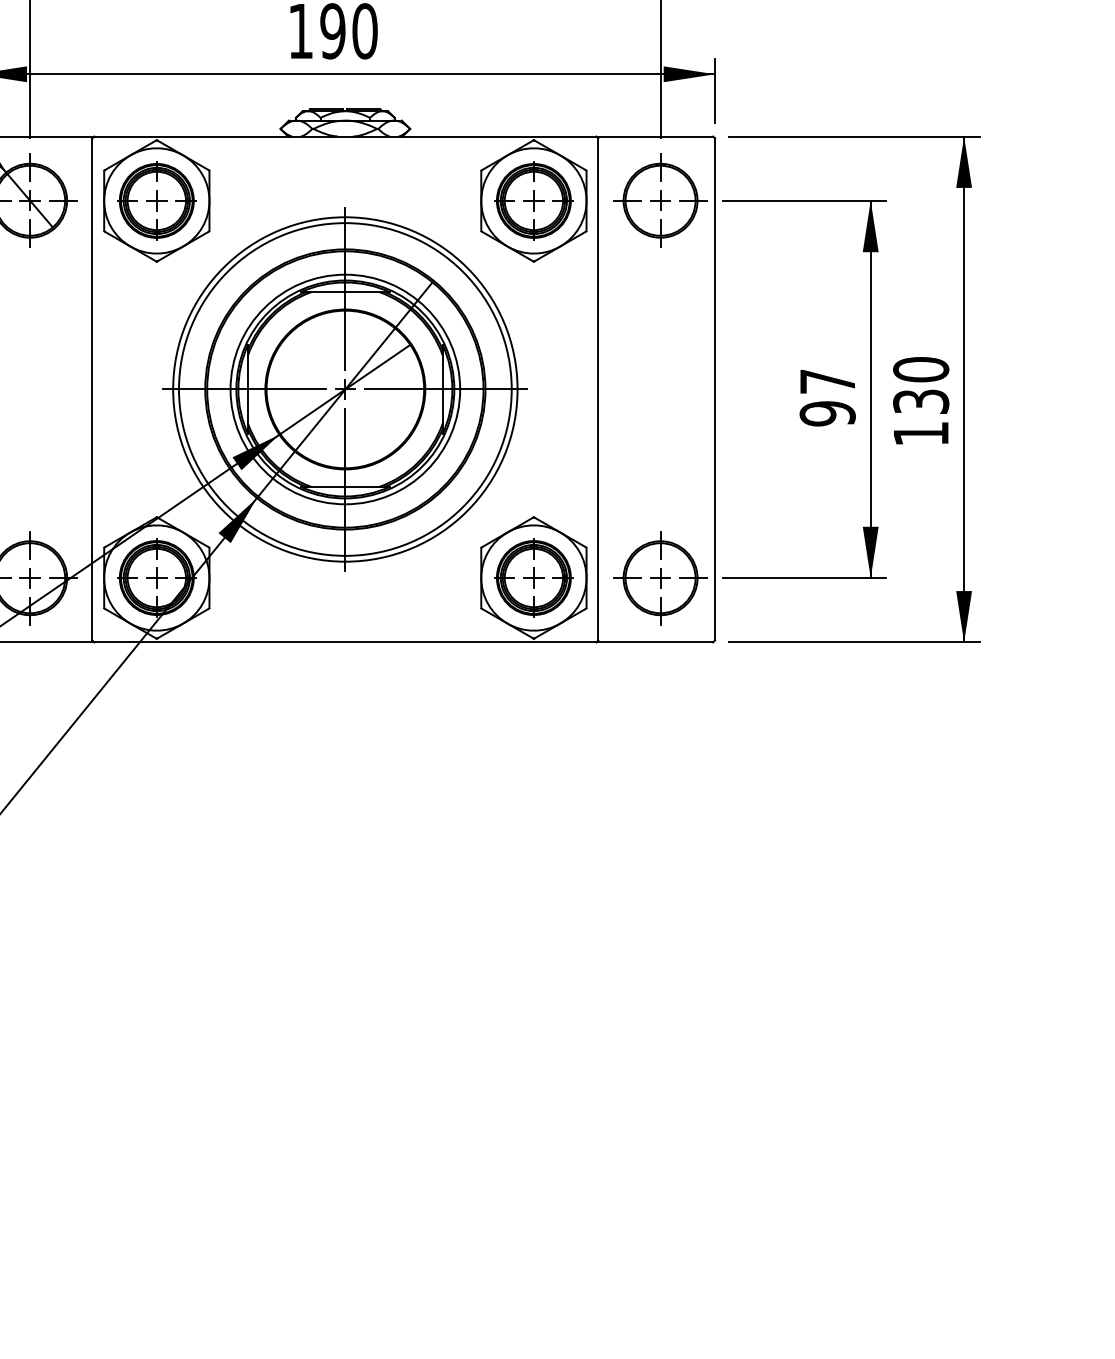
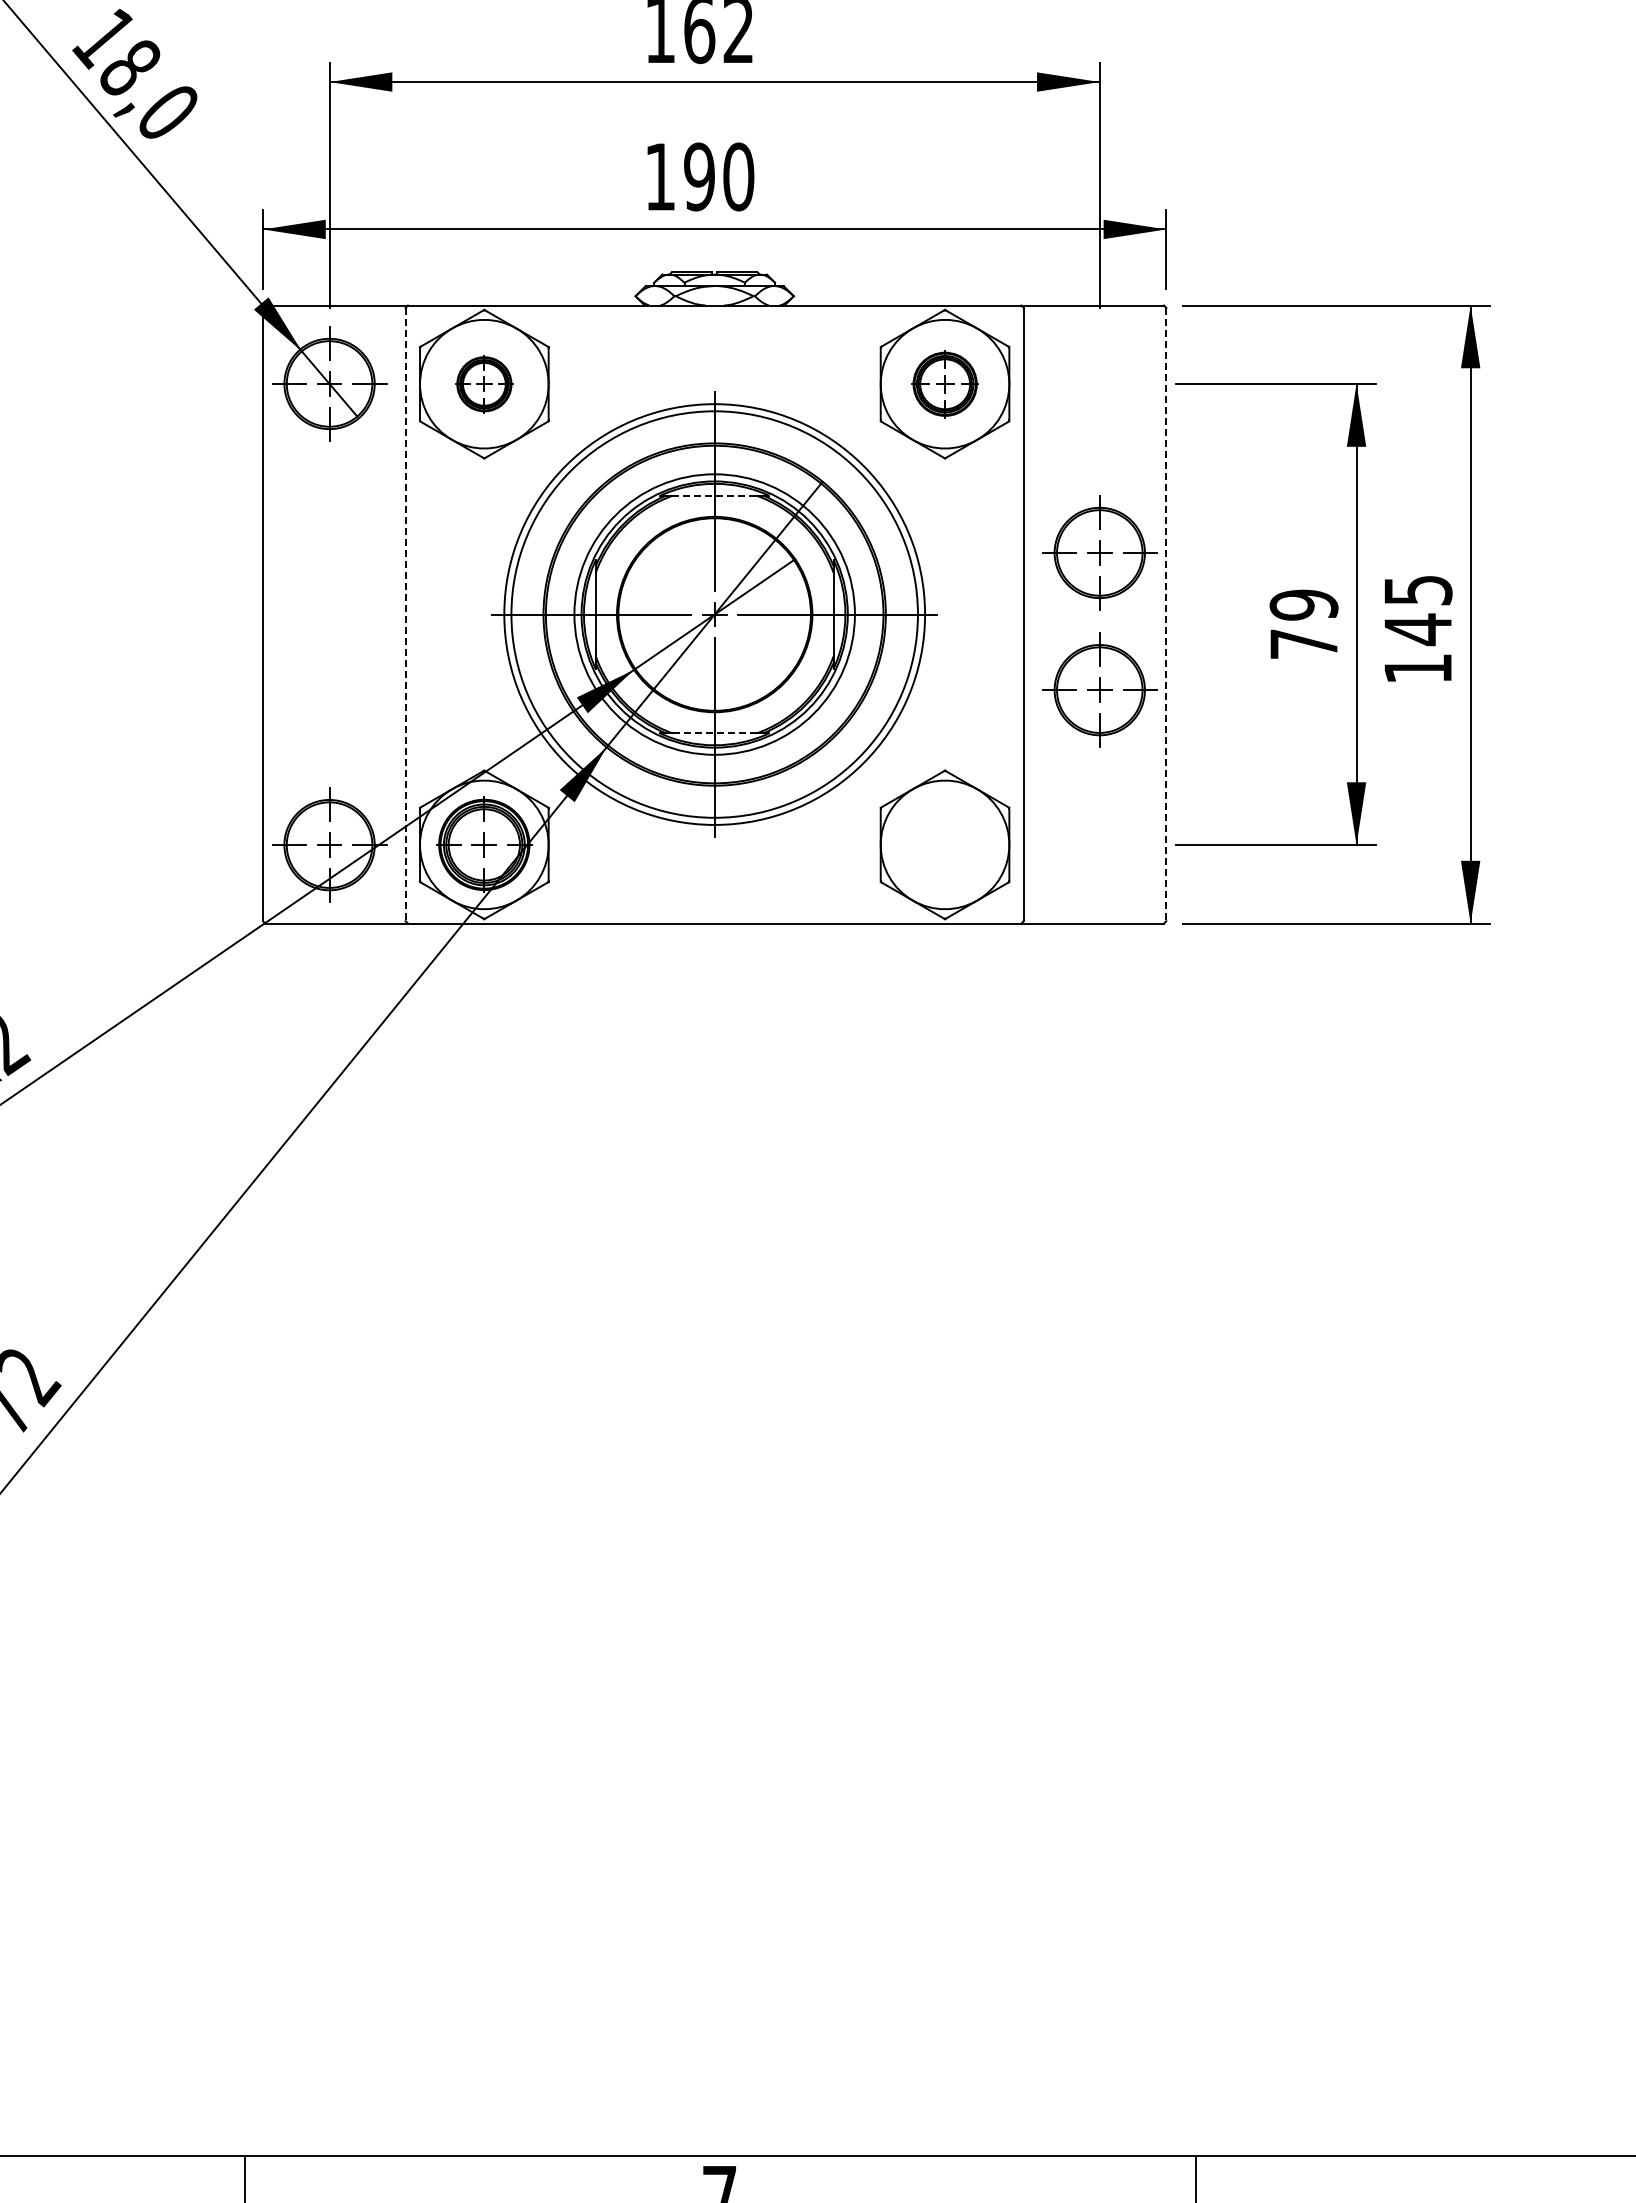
part: (660, 200) -> (1099, 552), moved
part: (156, 201) -> (484, 384), size x0.6
part: (534, 201) -> (945, 384), size x0.7
line: (345, 292) -> (714, 495), solid -> dashed
text: (920, 386) -> (1417, 610), 130 -> 145
line: (92, 389) -> (405, 614), solid -> dashed
line: (715, 389) -> (1166, 614), solid -> dashed
text: (827, 397) -> (1303, 624), 97 -> 79
line: (345, 486) -> (714, 733), solid -> dashed
part: (534, 577) -> (945, 844), removed
part: (660, 577) -> (1099, 689), moved

